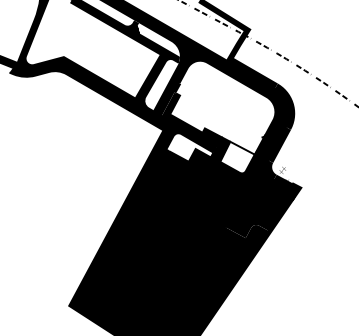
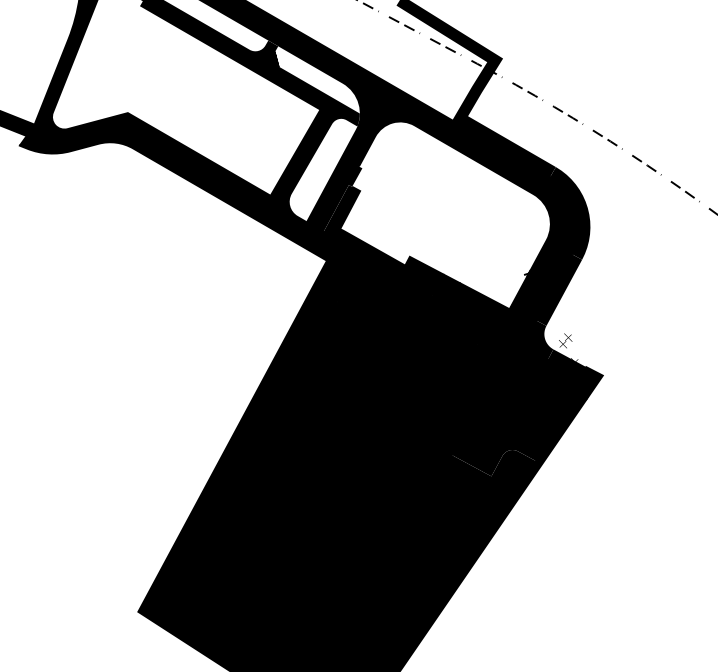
fill: (189, 147) -> (379, 294), added
fill: (237, 157) -> (475, 314), added

